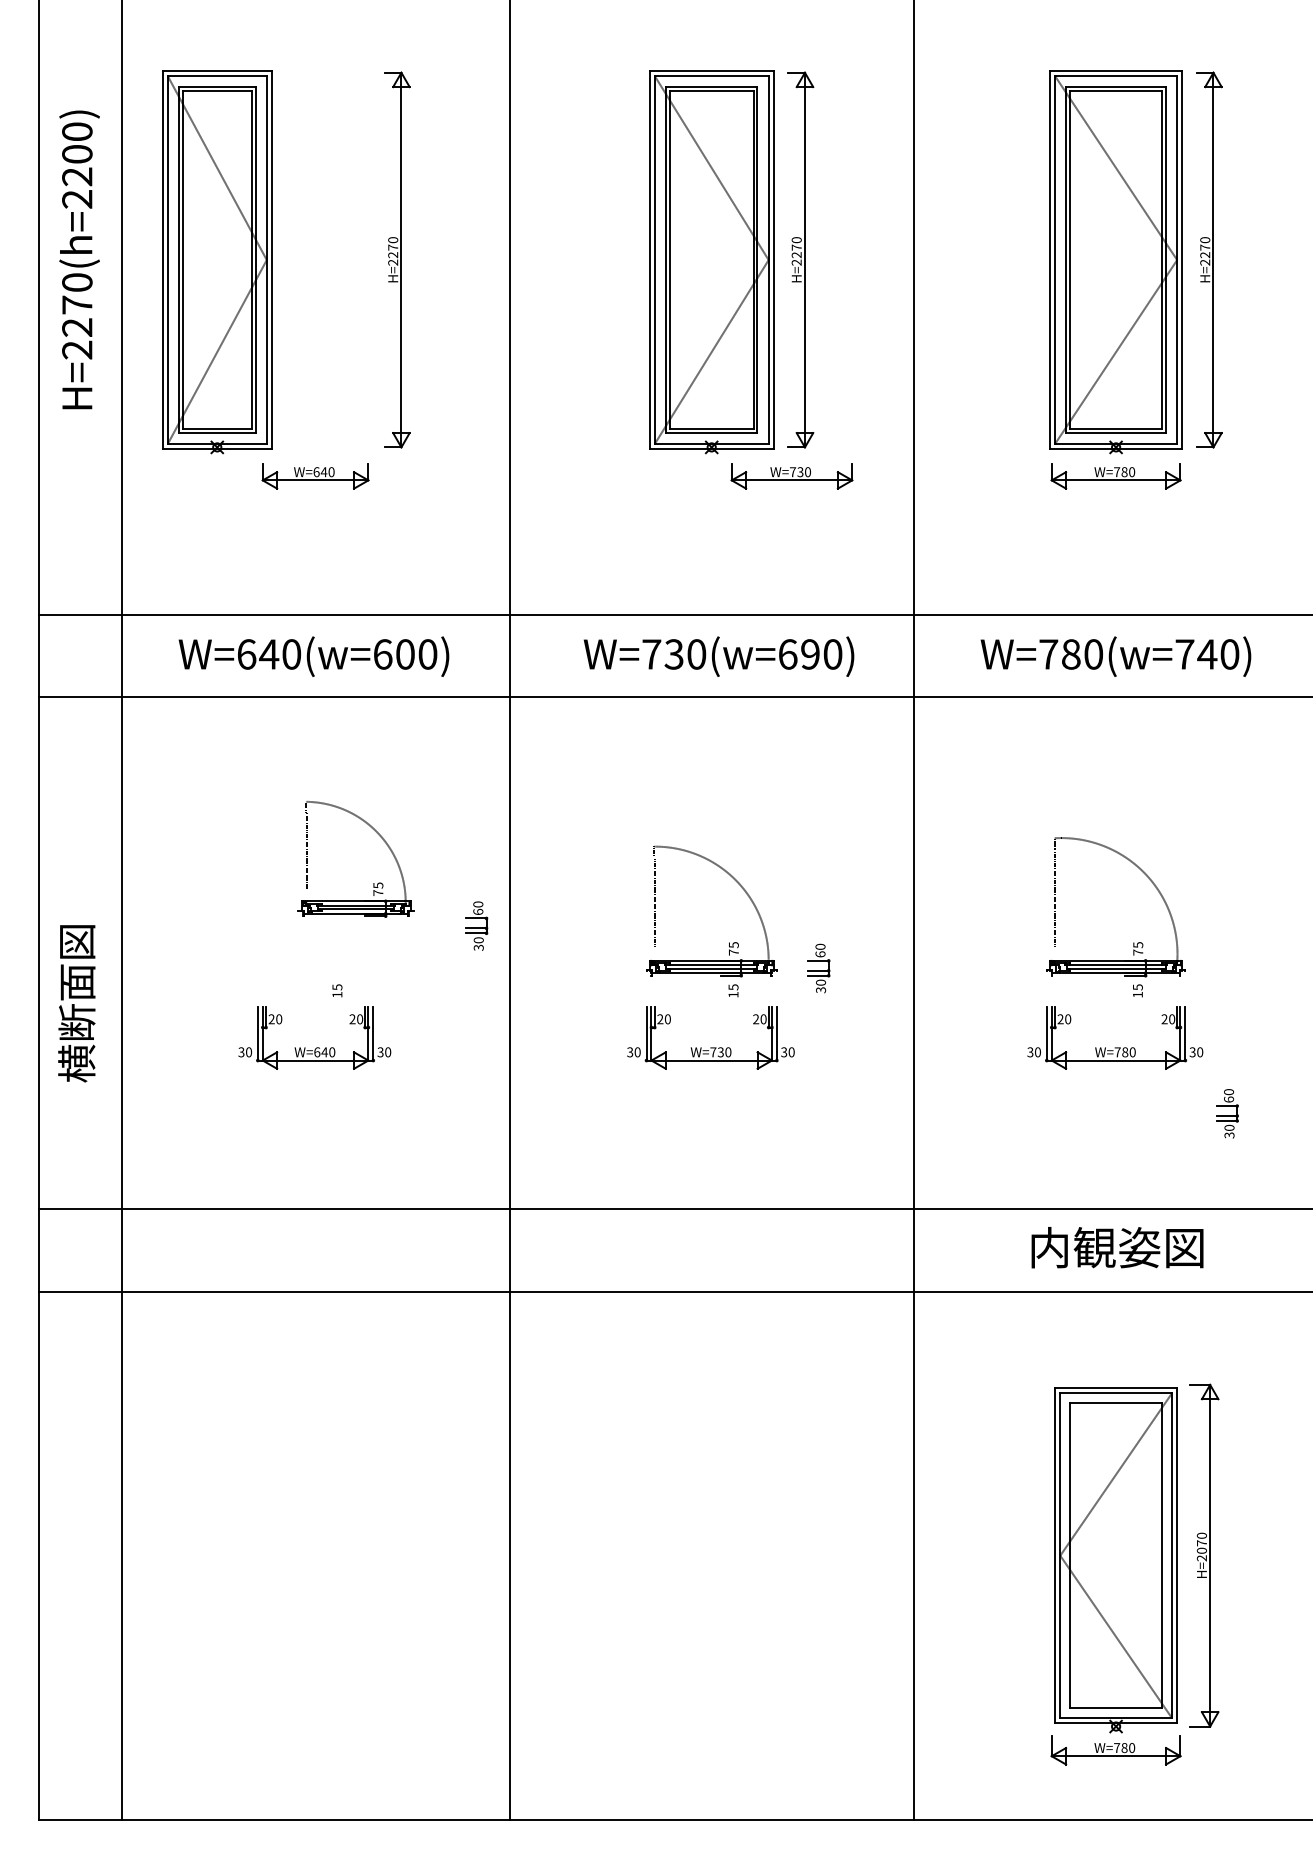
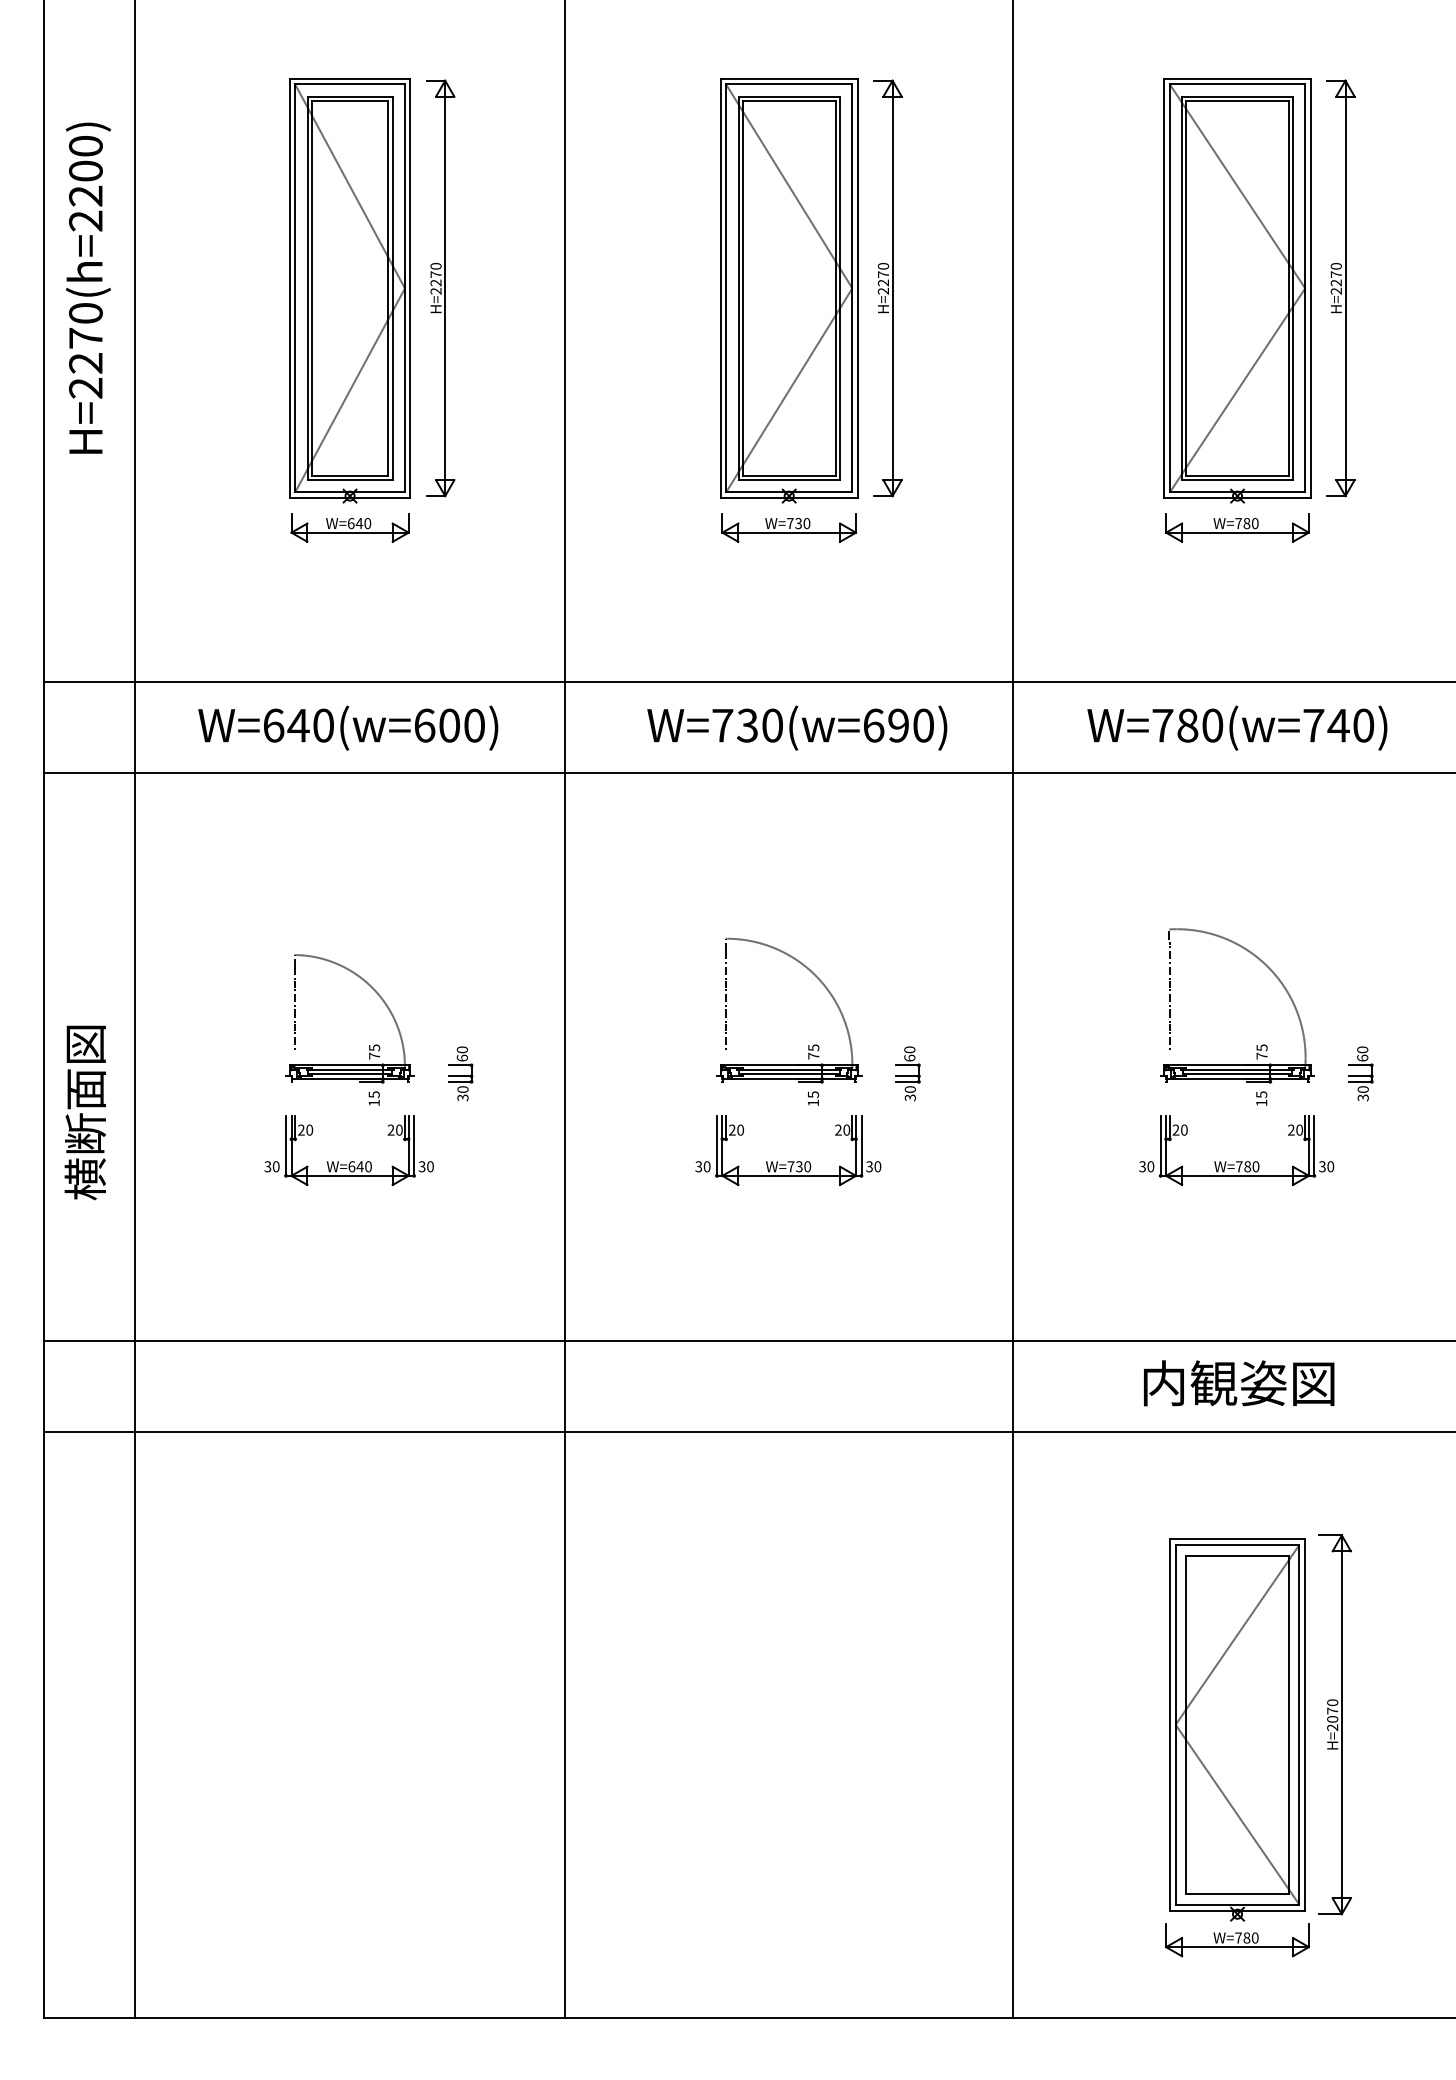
part: (216, 261) -> (349, 290), moved
part: (792, 475) -> (789, 527), moved
part: (373, 883) -> (369, 1045), moved
part: (476, 925) -> (460, 1073), moved
part: (1227, 1113) -> (1360, 1073), moved

